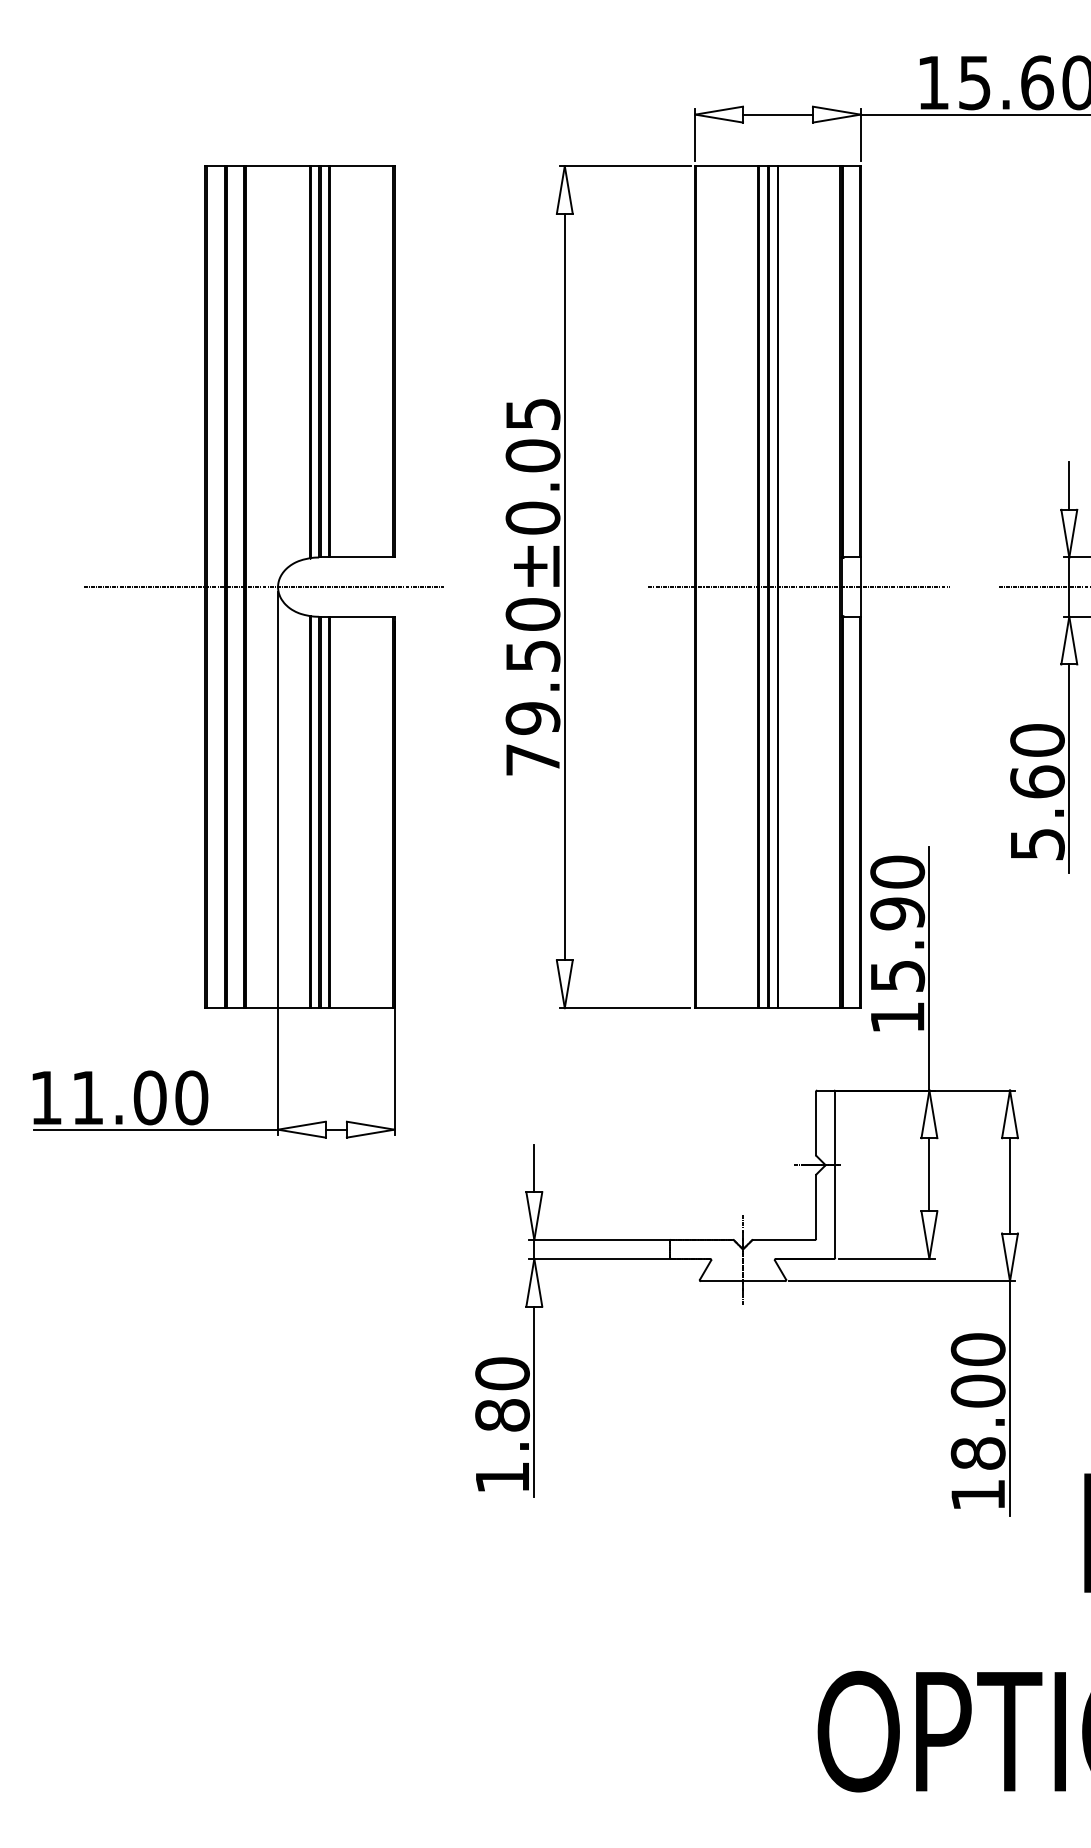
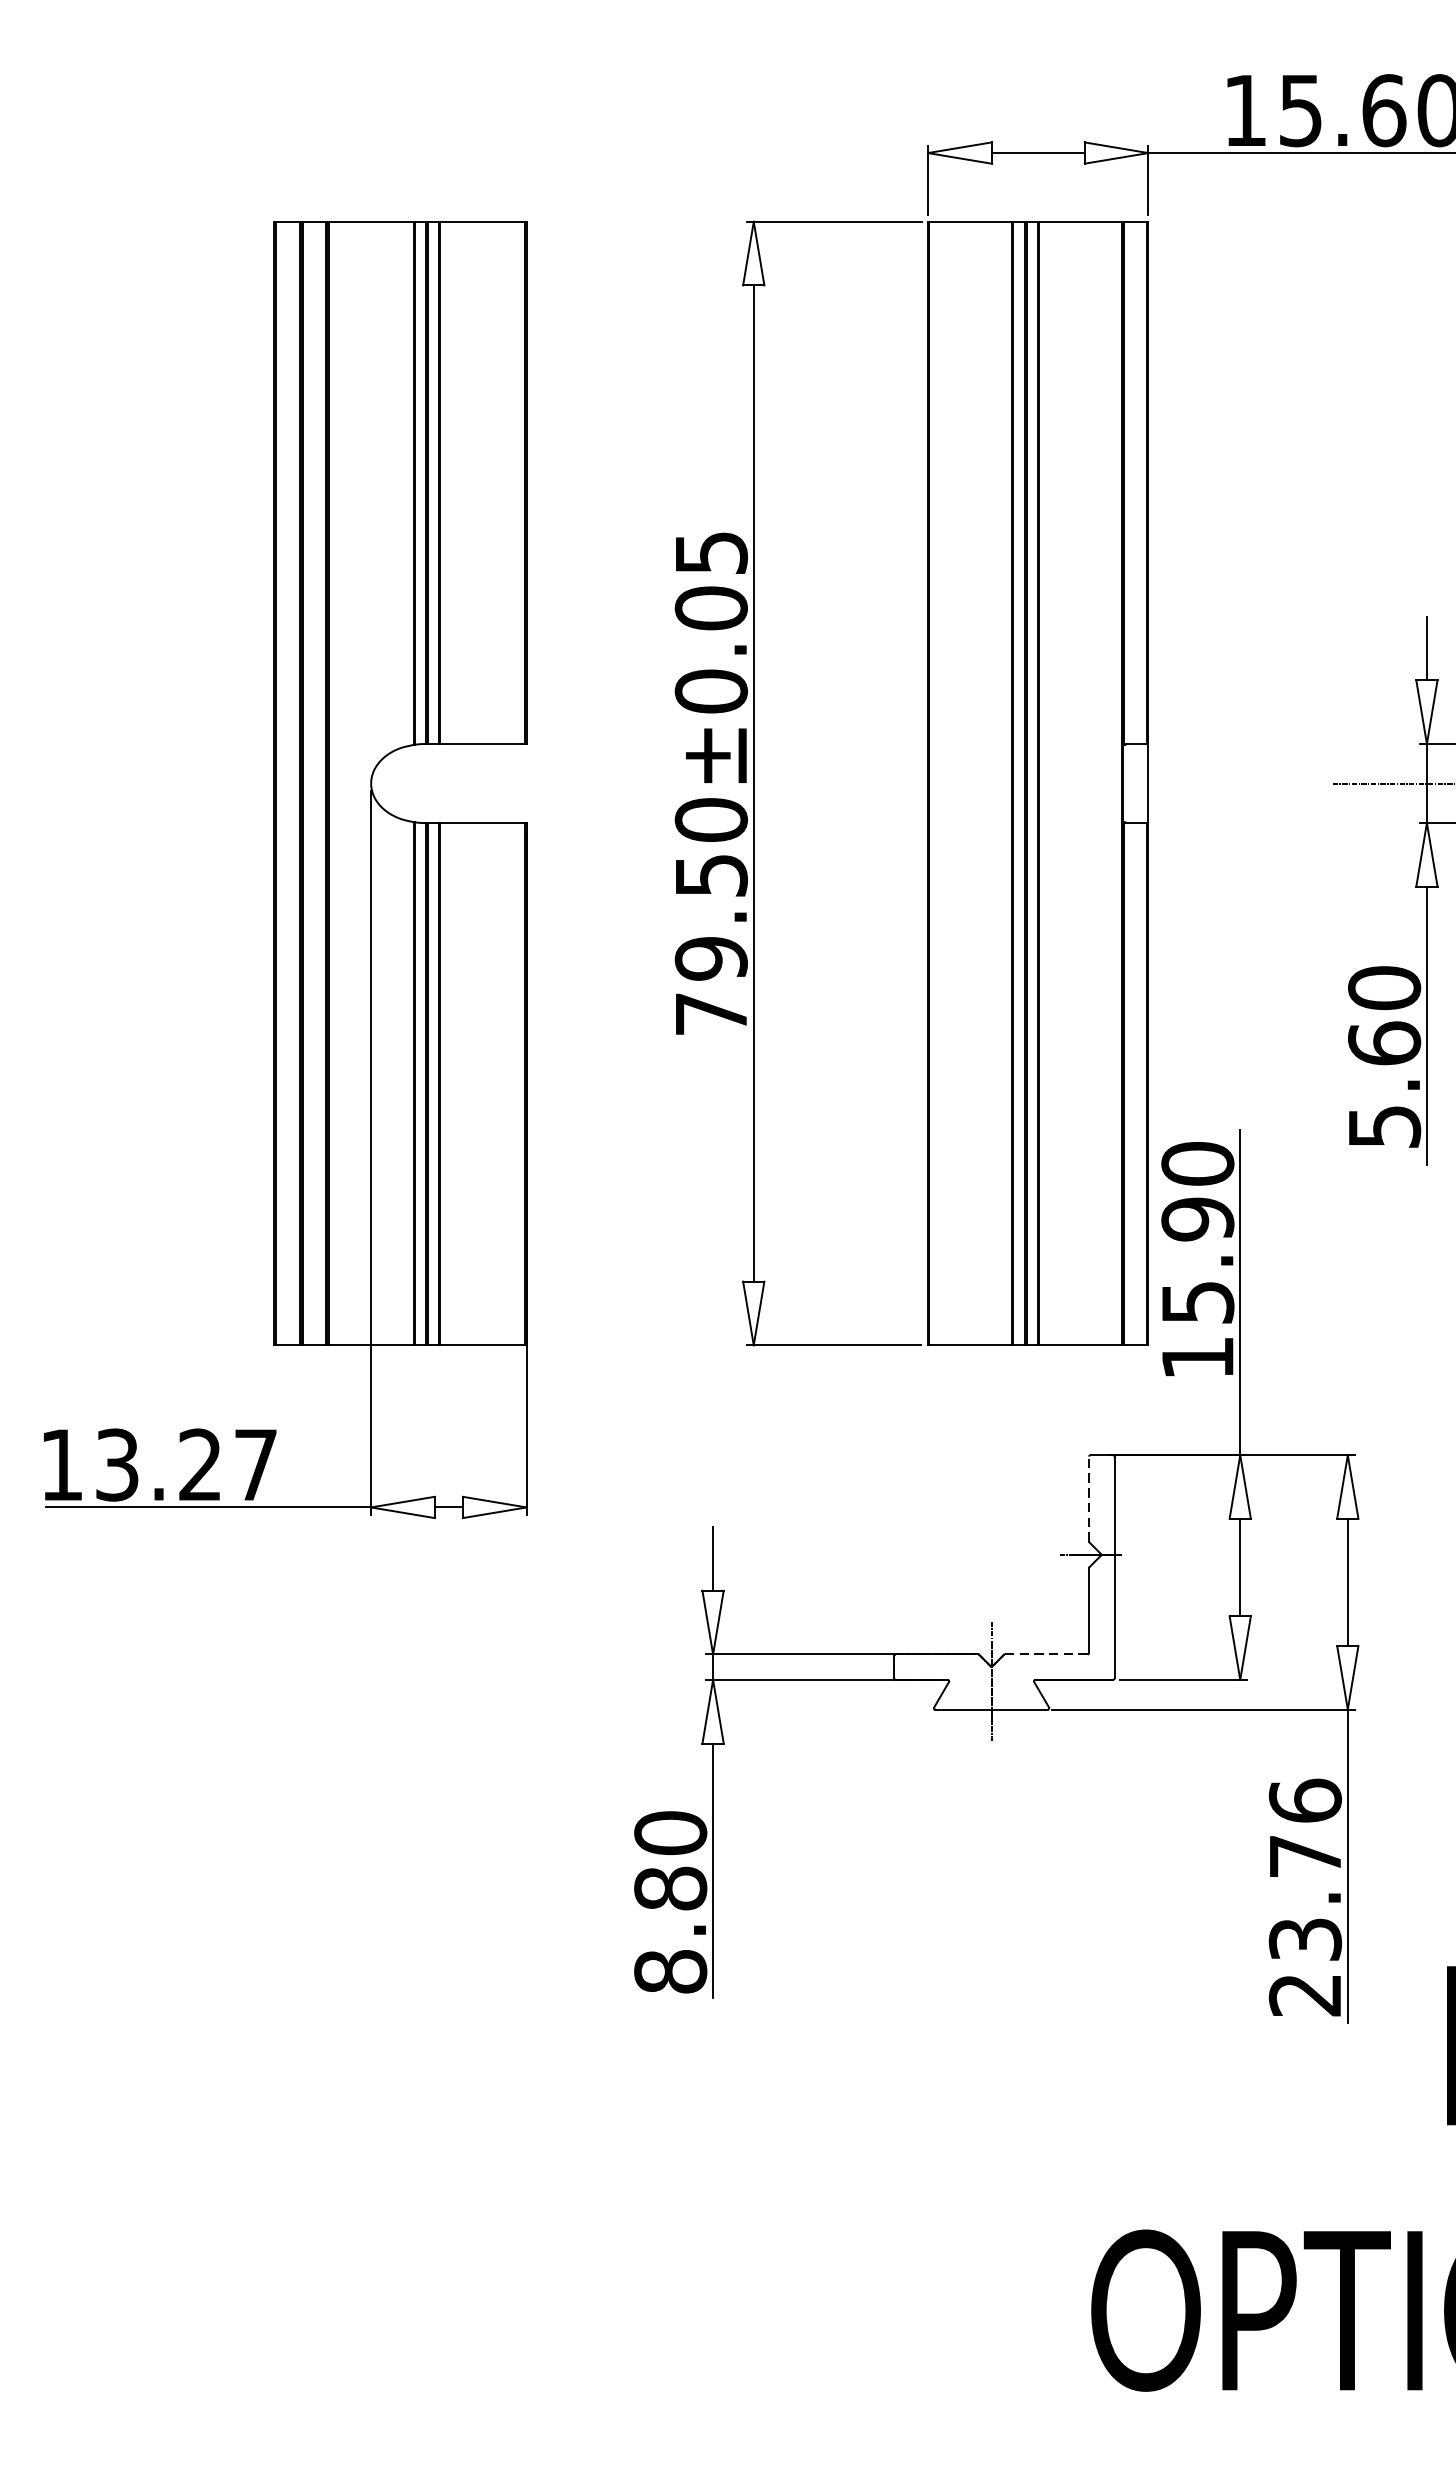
line: (263, 587) -> (351, 784), removed
line: (799, 587) -> (1066, 784), removed
text: (140, 1097) -> (187, 1464), 11.00 -> 13.27
line: (816, 1123) -> (1089, 1499), solid -> dashed
line: (784, 1239) -> (1046, 1653), solid -> dashed
text: (977, 1422) -> (1304, 1898), 18.00 -> 23.76
text: (502, 1477) -> (670, 1971), 1.80 -> 8.80

